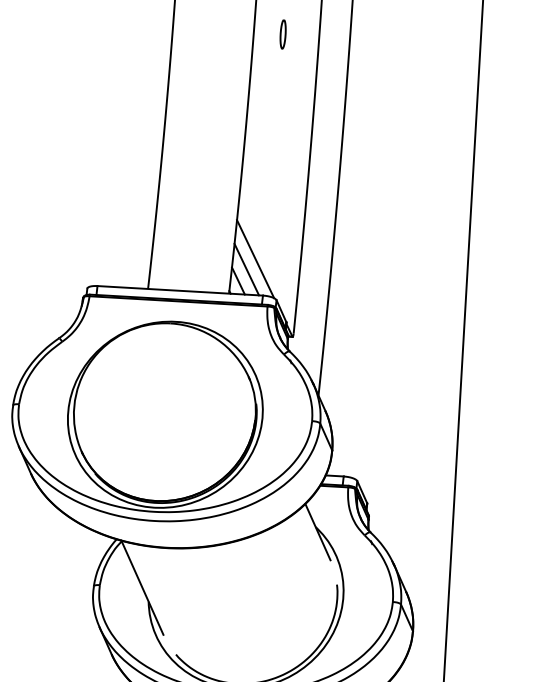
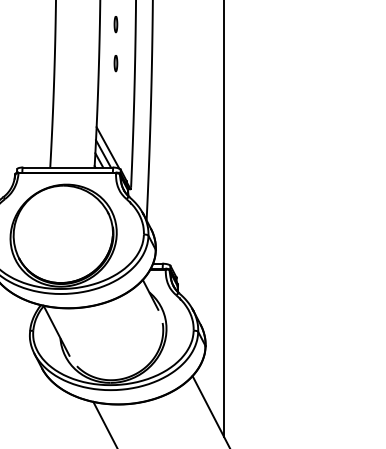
part: (278, 105) -> (115, 63), added

